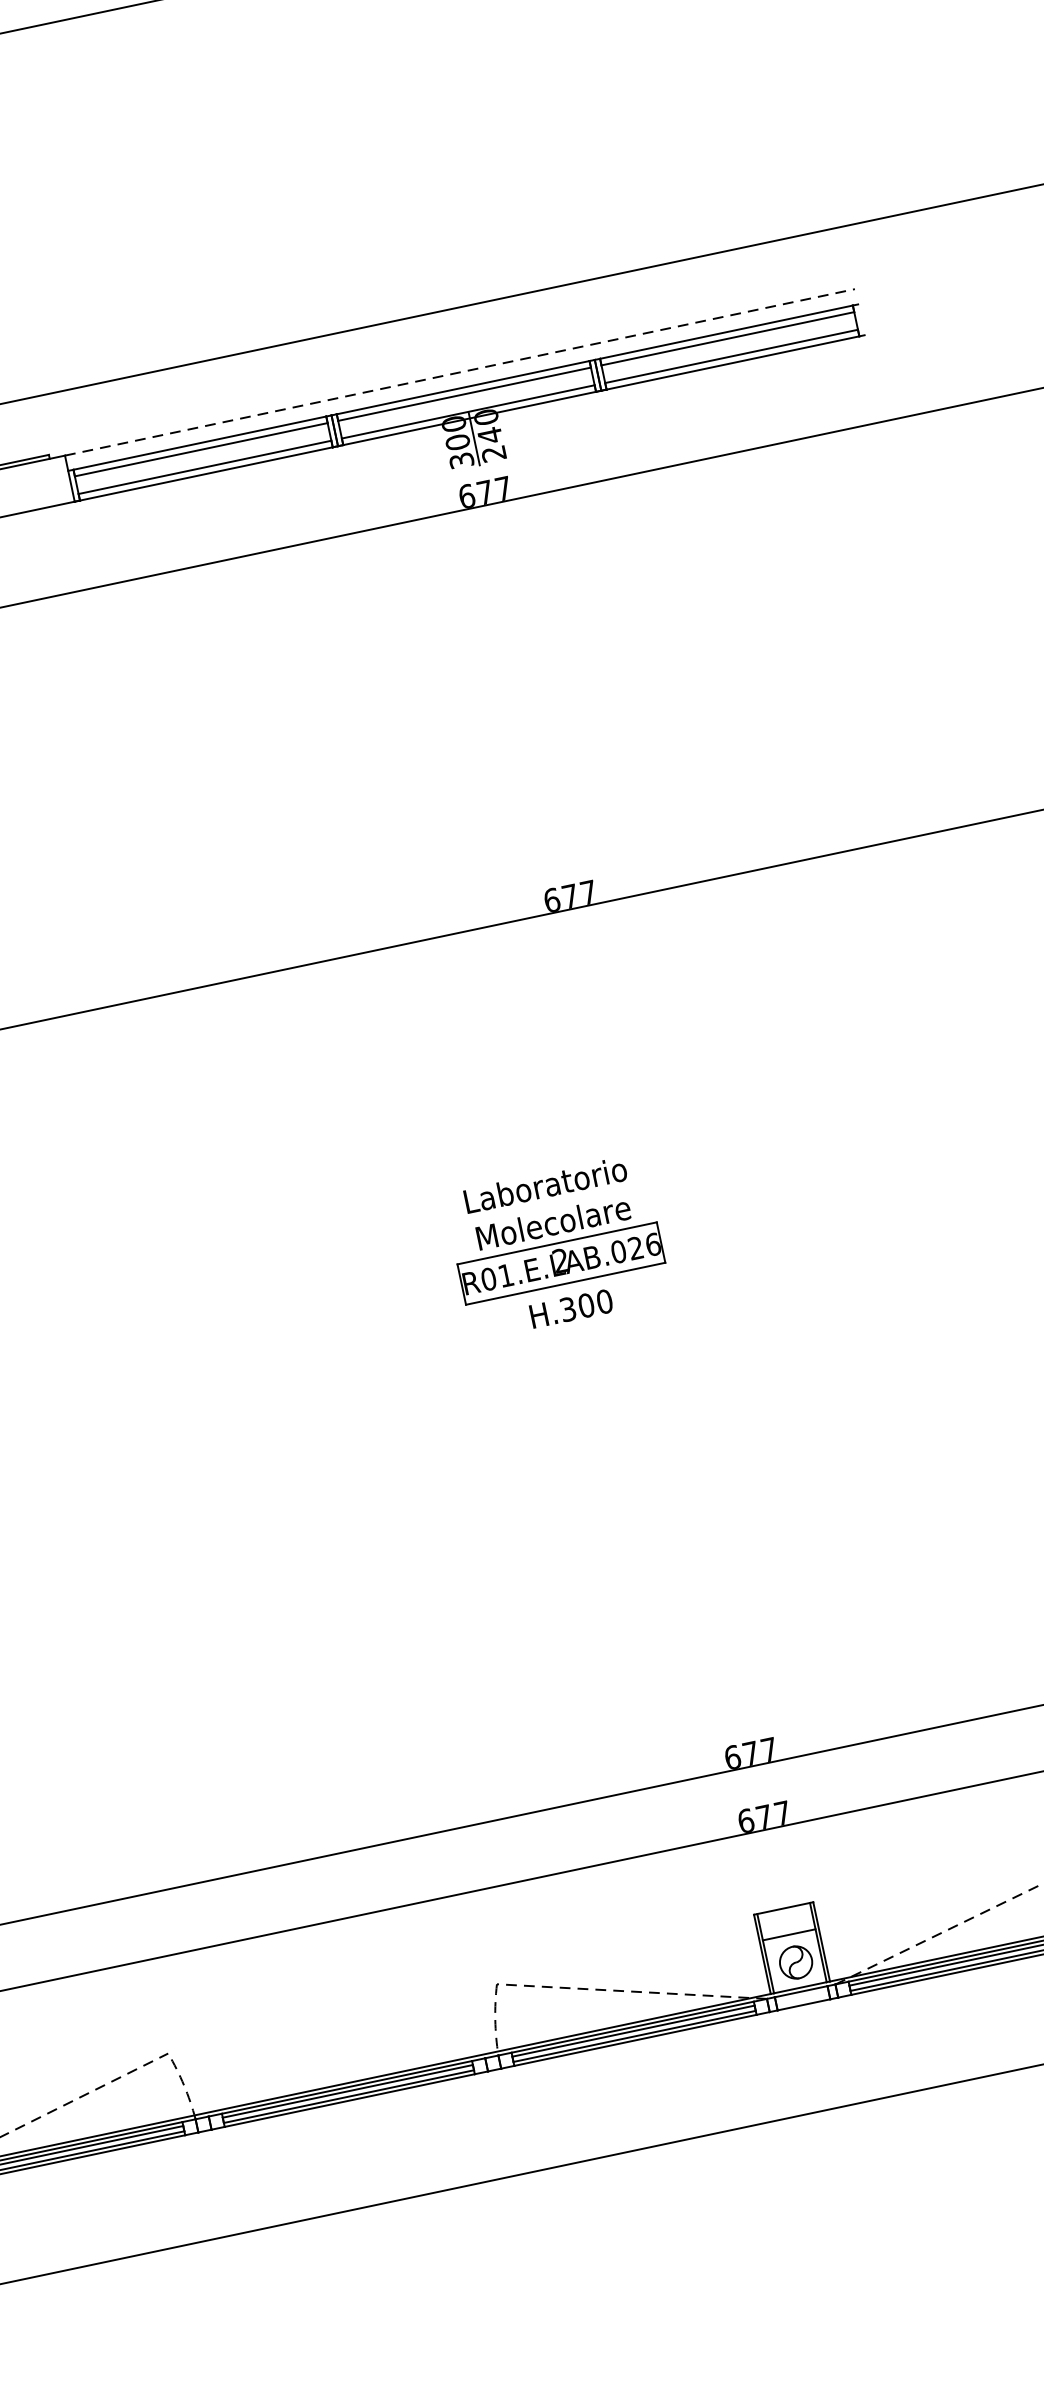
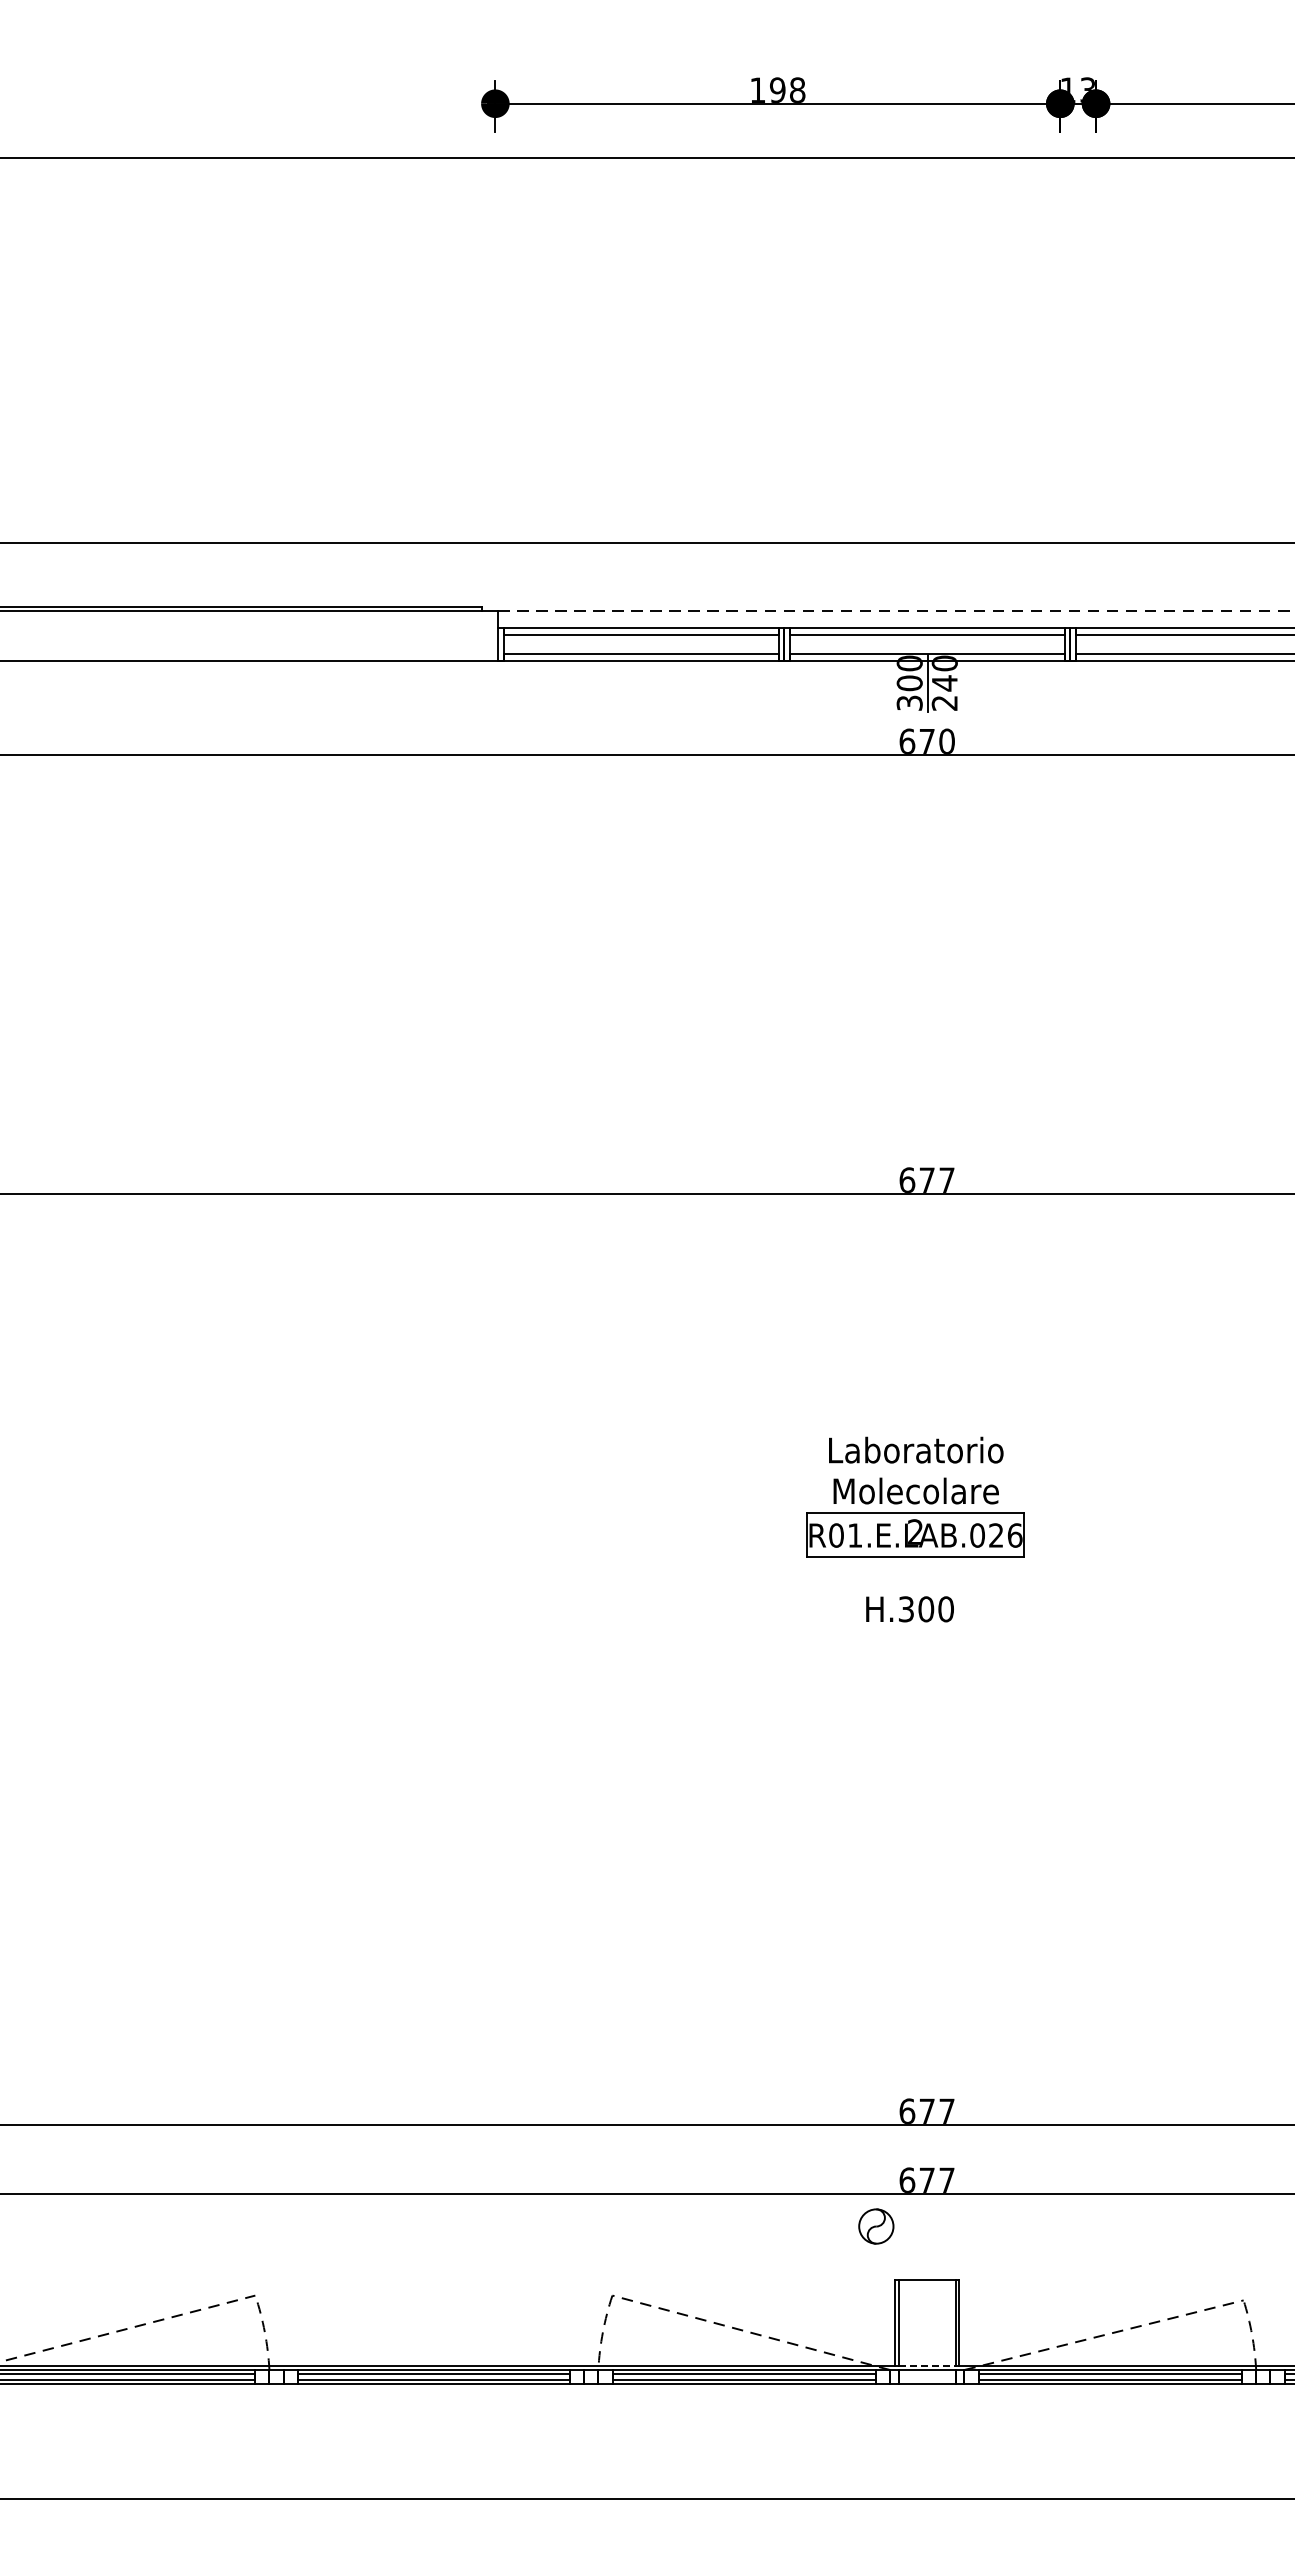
text: (502, 487) -> (946, 740), 677 -> 670
part: (553, 1227) -> (915, 1496), moved
text: (571, 1309) -> (909, 1609), moved
line: (788, 1935) -> (926, 2308), removed
part: (796, 1962) -> (876, 2226), moved
line: (800, 1987) -> (927, 2365), solid -> dashed

